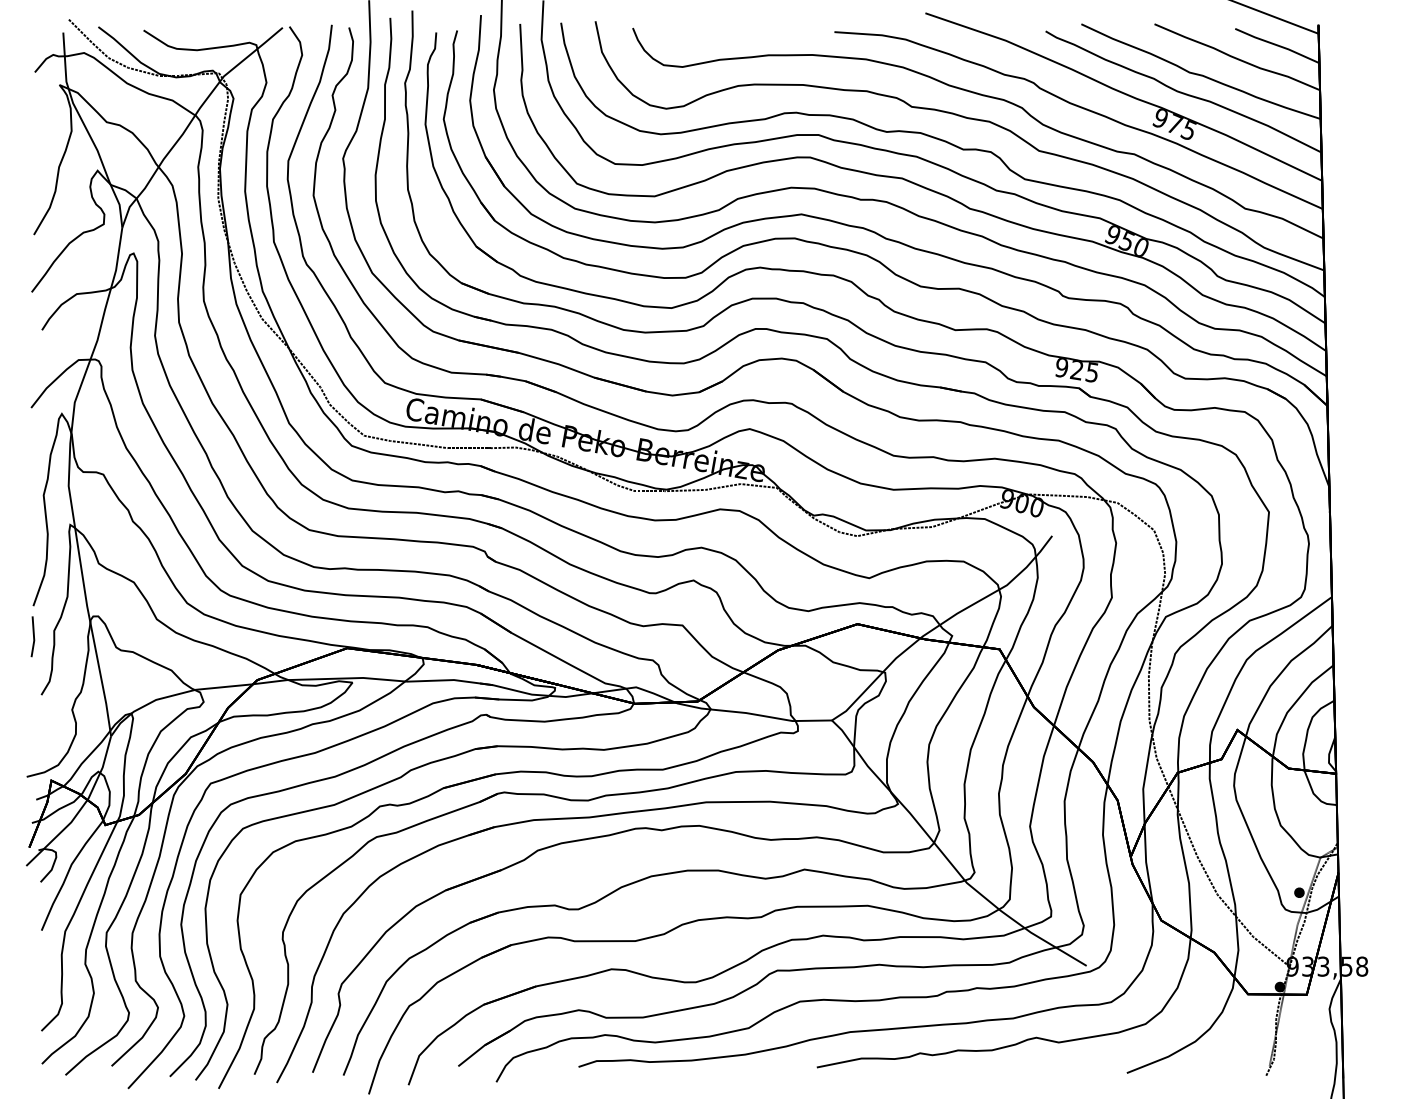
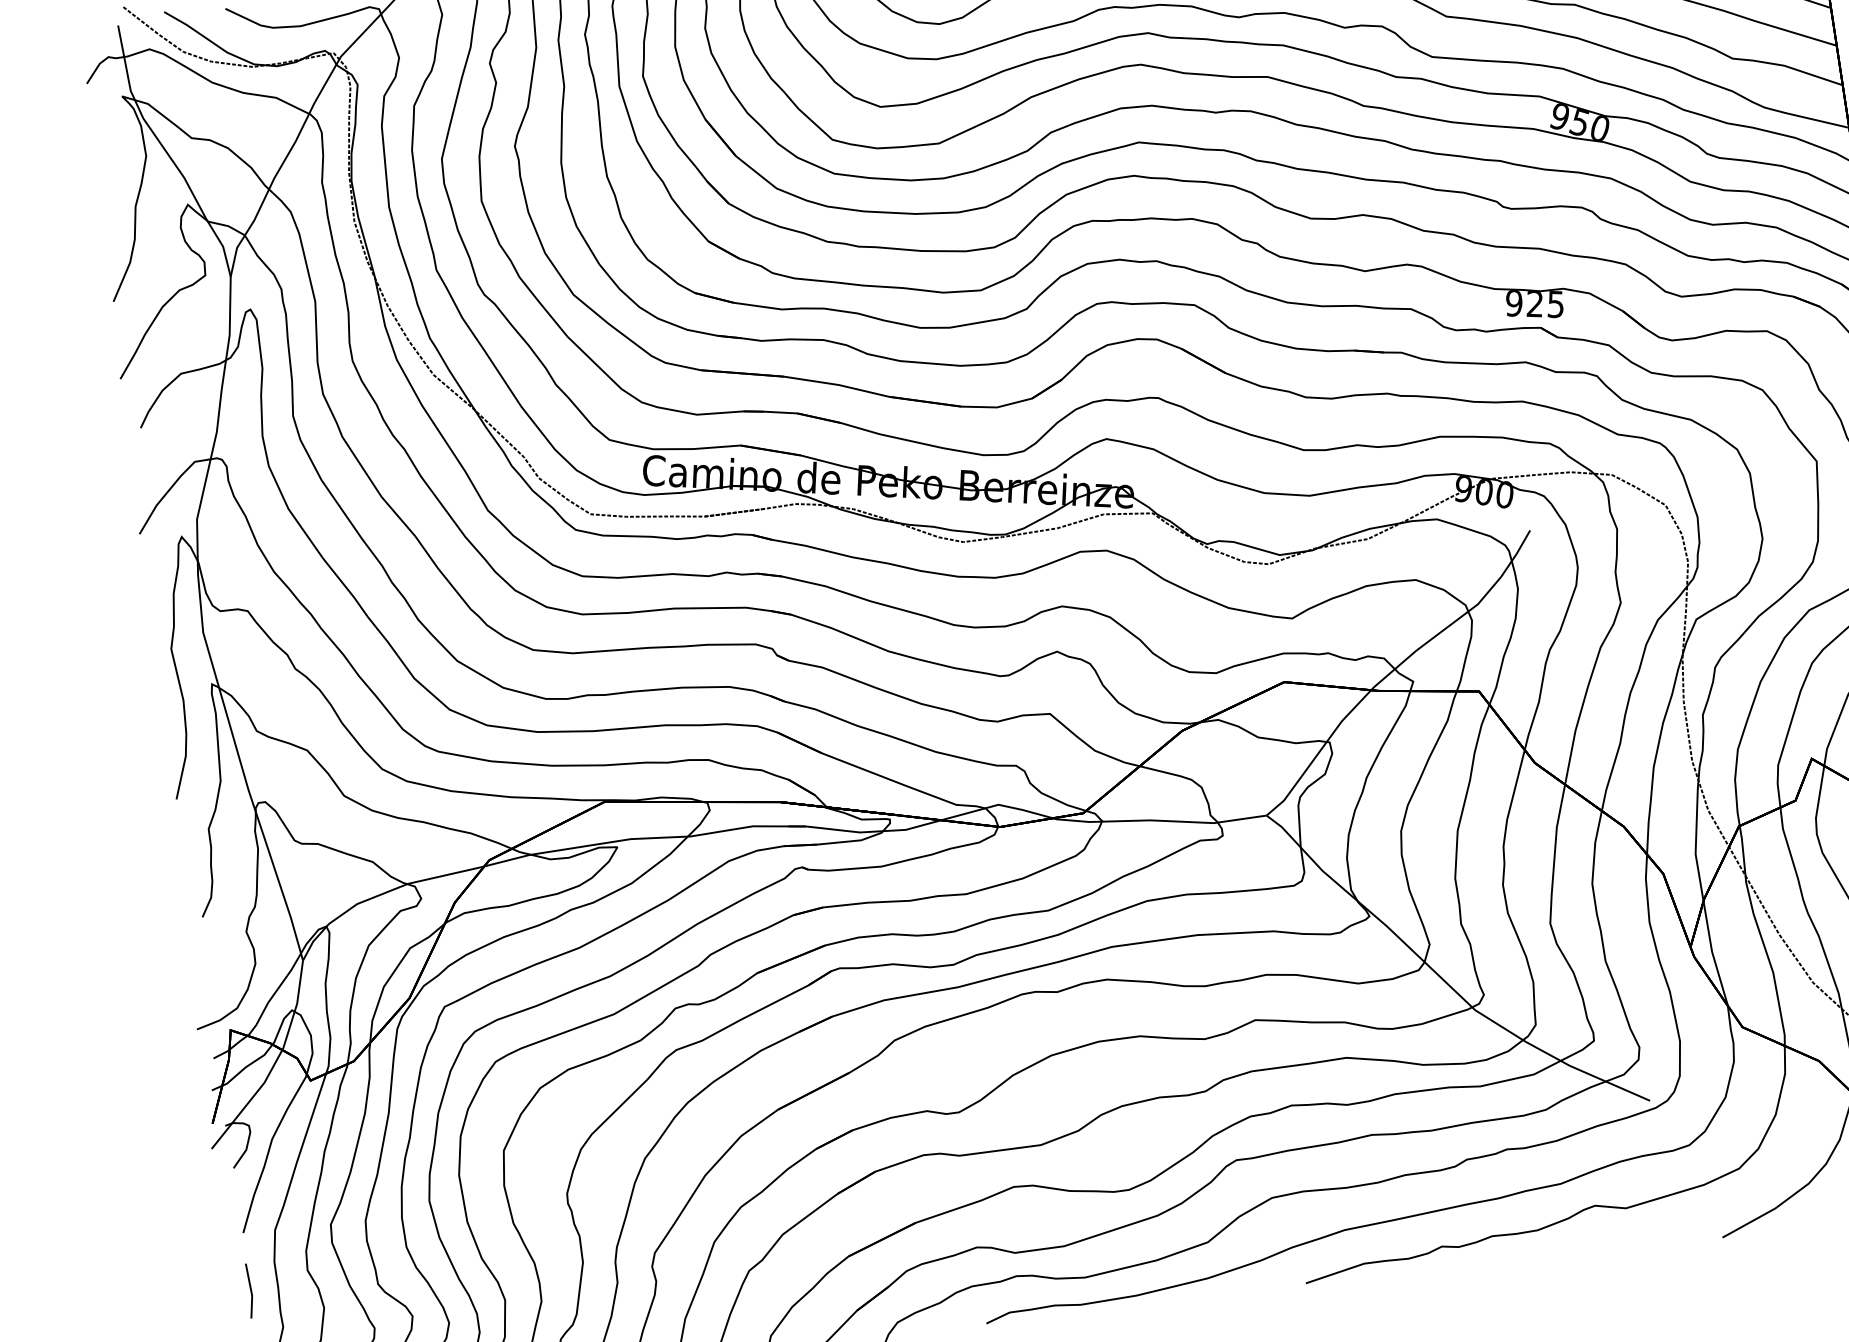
line: (33, 636) -> (250, 1290), moved

